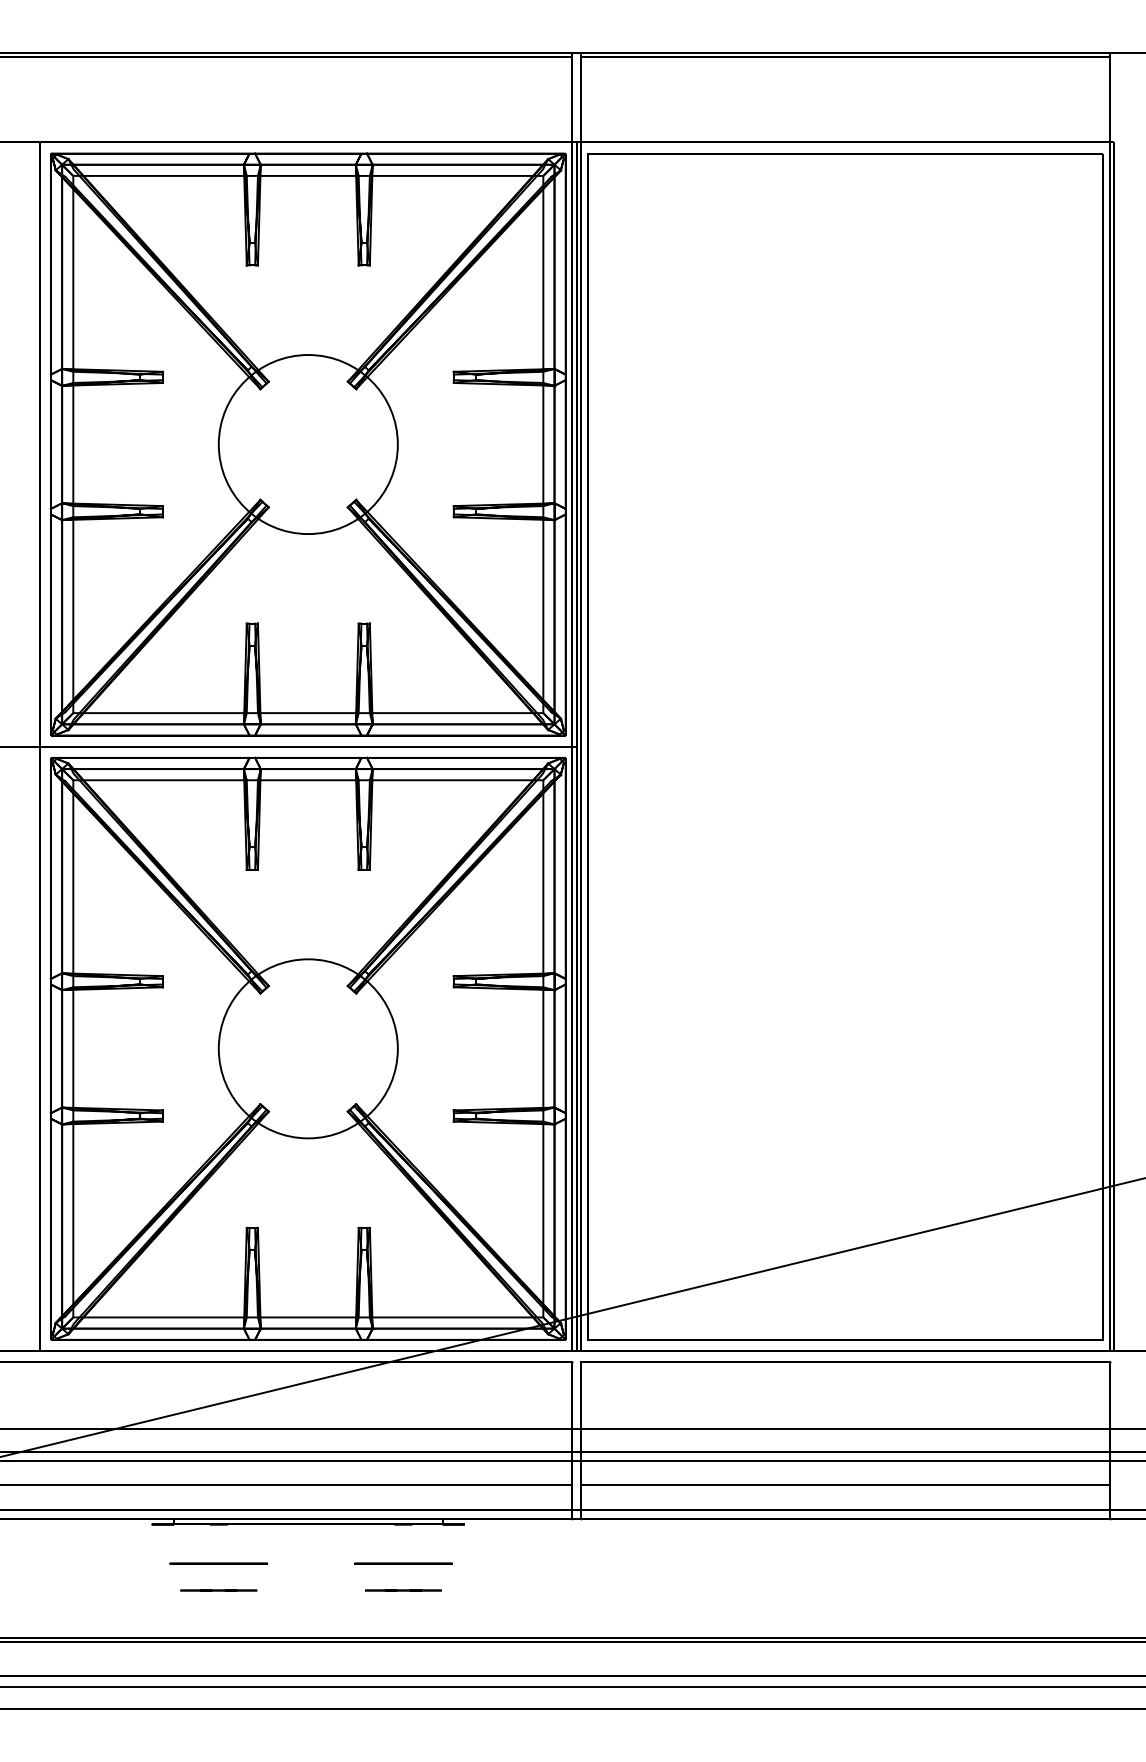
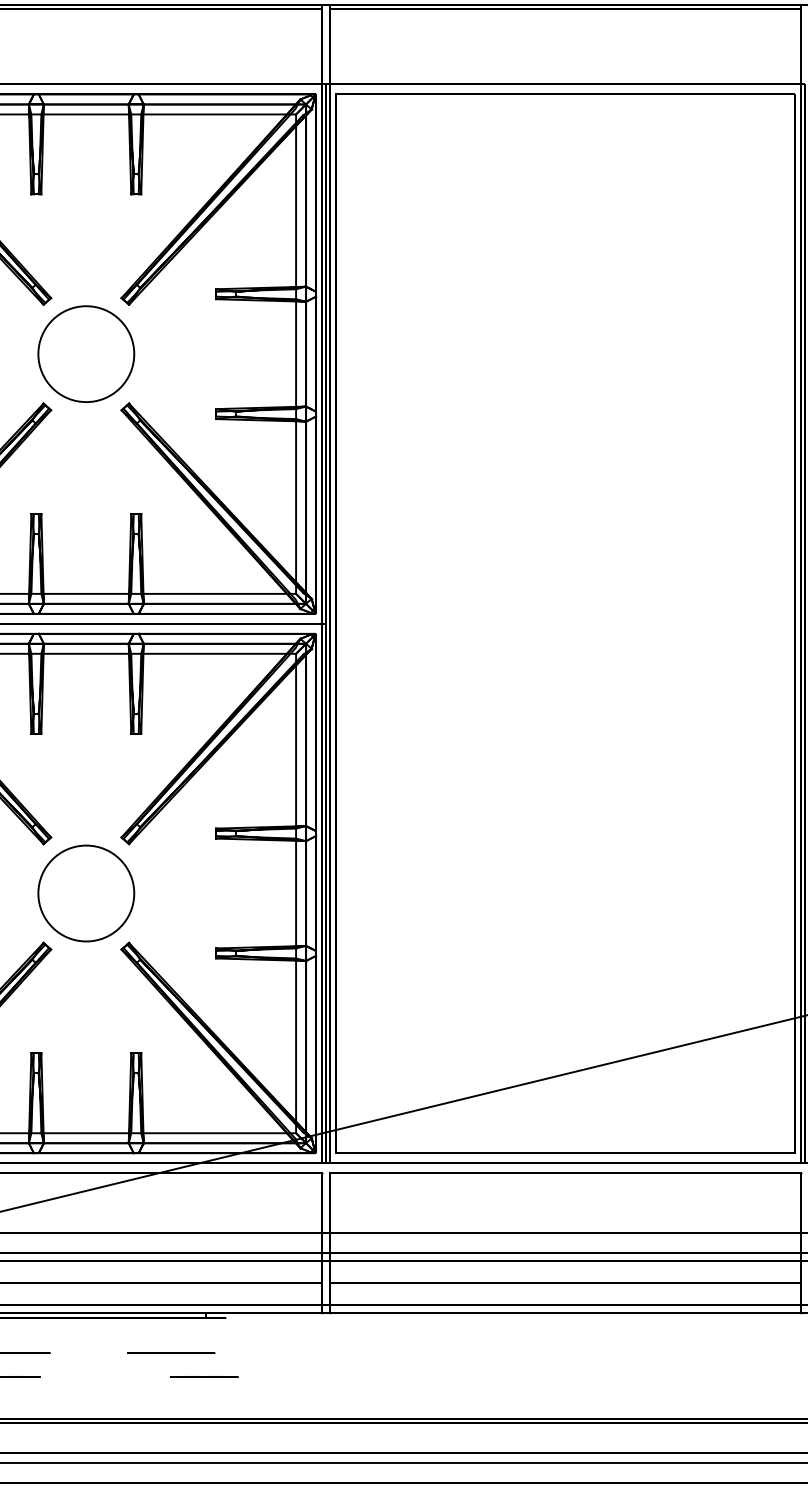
circle: (307, 444) -> (85, 354), size x0.6
circle: (307, 1048) -> (85, 893), size x0.6
line: (403, 1590) -> (204, 1376), moved

